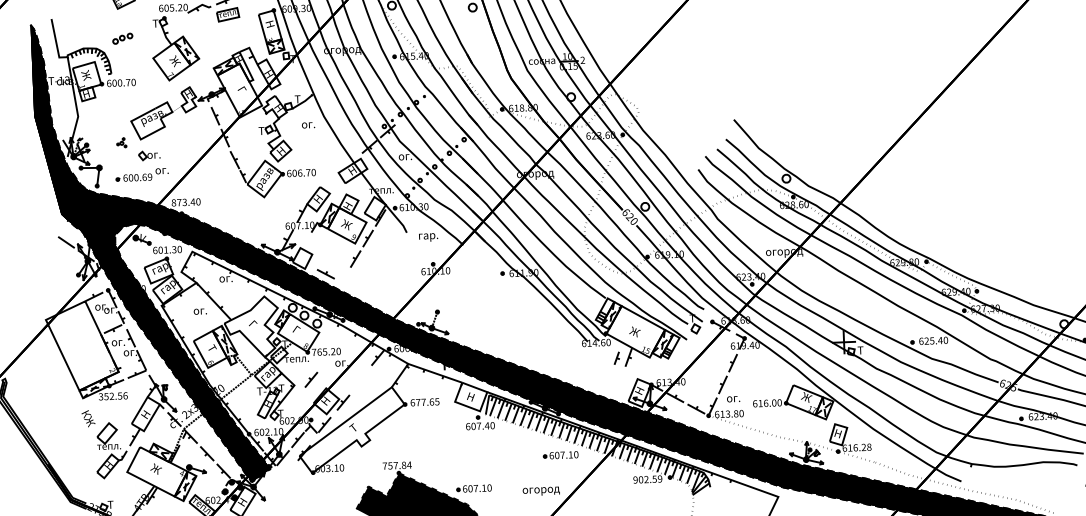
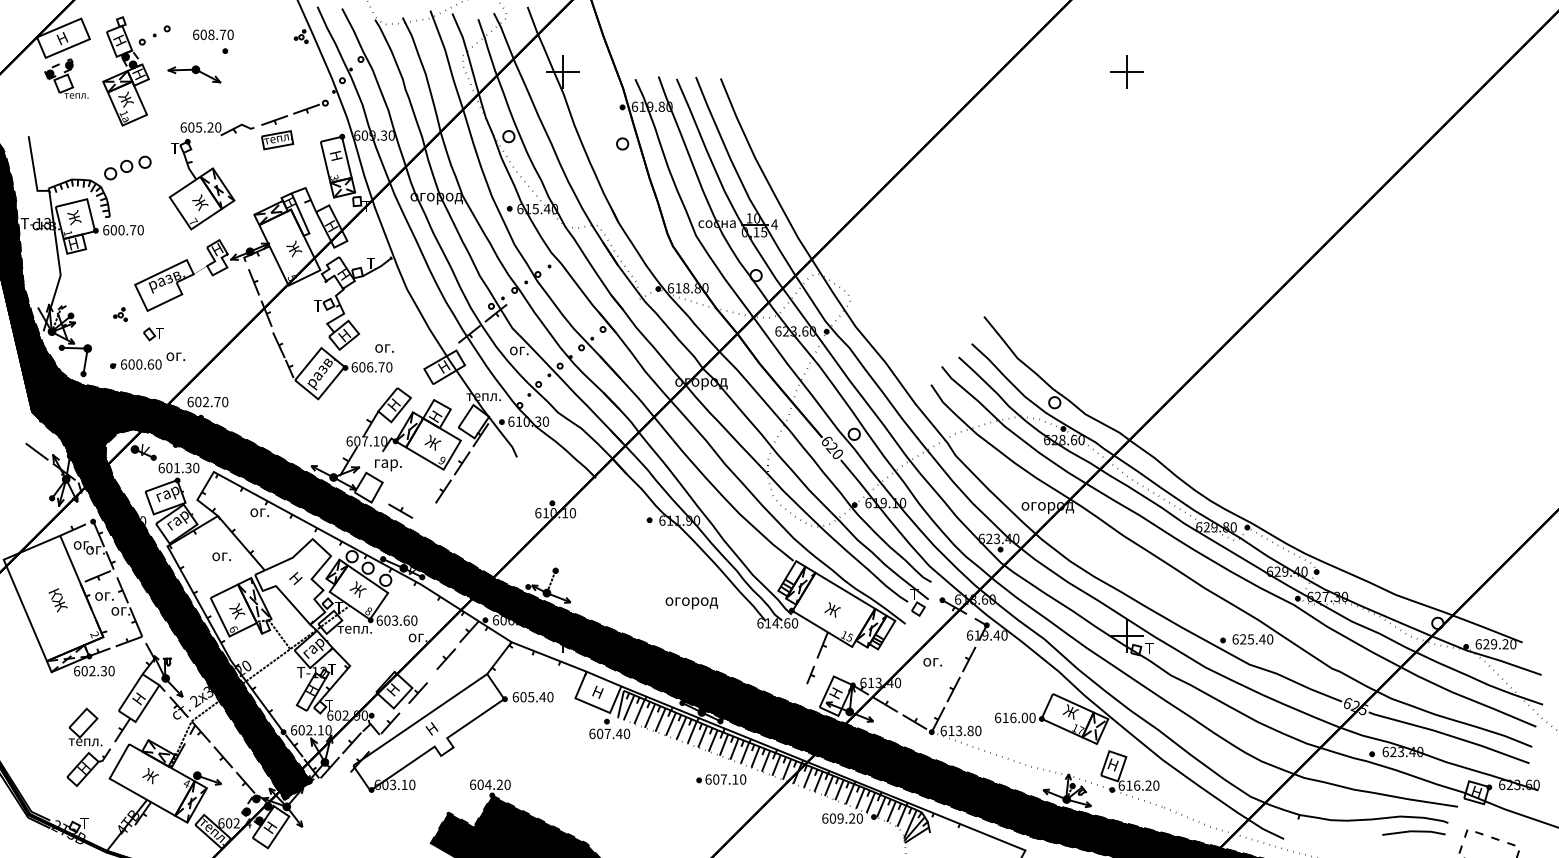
part: (122, 38) -> (127, 167), size x1.67
text: (582, 60) -> (774, 224), 2 -> 4
text: (243, 91) -> (294, 248), Г -> Ж
text: (308, 125) -> (384, 348), moved
text: (154, 154) -> (165, 333), ог. -> Т
text: (150, 177) -> (158, 364), 600.69 -> 600.60
text: (183, 202) -> (203, 401), 873.40 -> 602.70
text: (428, 237) -> (388, 465), moved
text: (254, 325) -> (297, 579), Г -> Н
text: (297, 330) -> (357, 589), Г -> Ж
text: (213, 349) -> (237, 611), Т -> Ж
text: (323, 351) -> (392, 620), 765.20 -> 603.60
part: (616, 357) -> (810, 674), moved
part: (311, 379) -> (446, 658), moved
text: (113, 396) -> (94, 671), 352.56 -> 602.30
text: (733, 399) -> (932, 662), moved
text: (427, 402) -> (536, 697), 677.65 -> 605.40
text: (88, 418) -> (57, 600), moved
text: (353, 427) -> (431, 728), Т -> Н
text: (869, 447) -> (1156, 785), 616.28 -> 616.20
text: (397, 465) -> (490, 784), 757.84 -> 604.20
line: (1052, 473) -> (1413, 832), added
text: (647, 479) -> (842, 818), 902.59 -> 609.20
part: (474, 488) -> (597, 821), removed
text: (541, 491) -> (691, 603), moved

